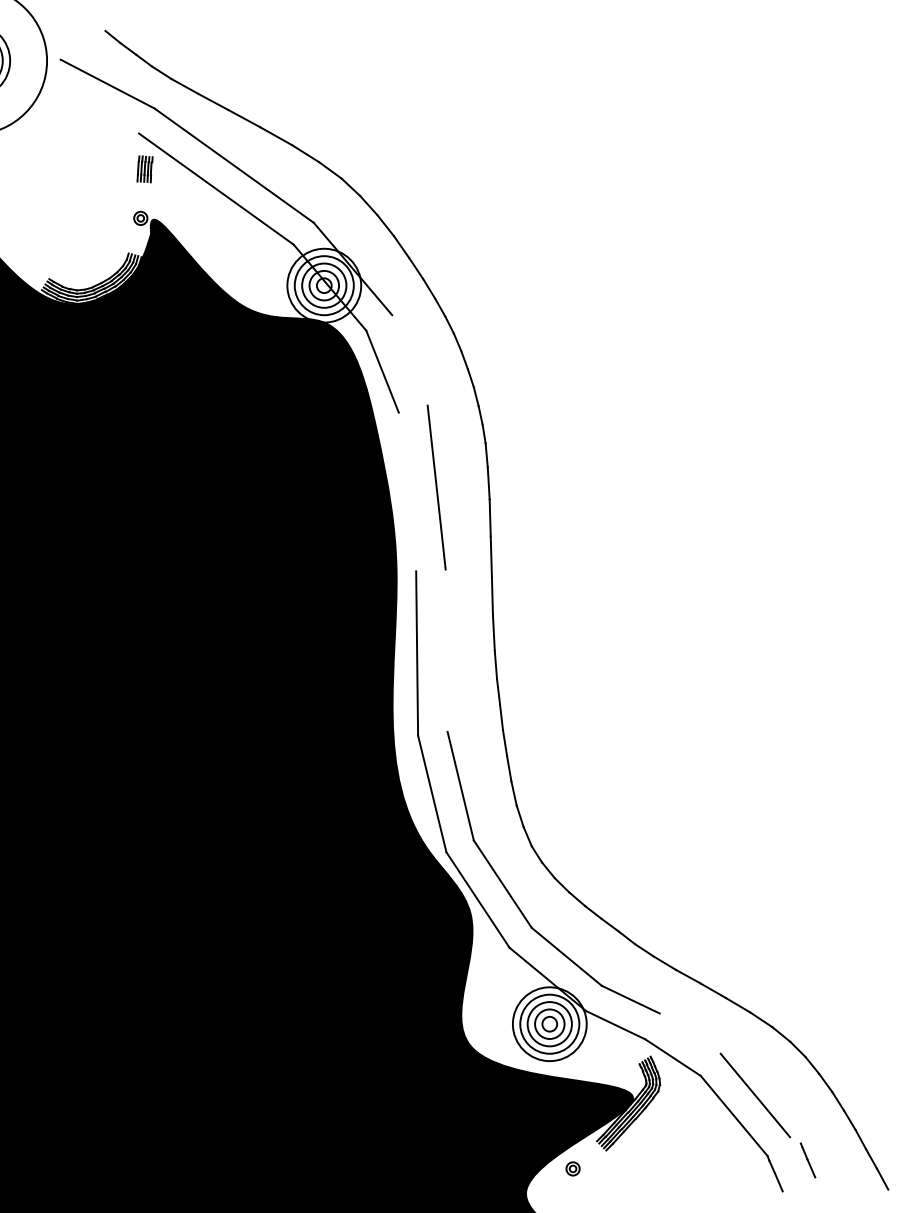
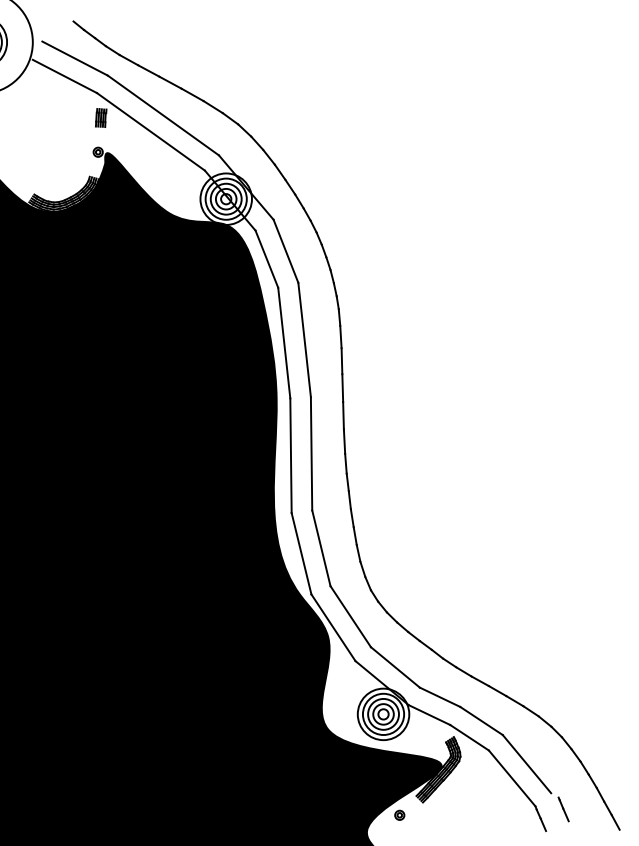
line: (92, 109) -> (64, 76), added
line: (409, 359) -> (285, 250), added
line: (407, 491) -> (284, 342), added
line: (446, 650) -> (311, 453), added
line: (690, 1032) -> (481, 720), added

